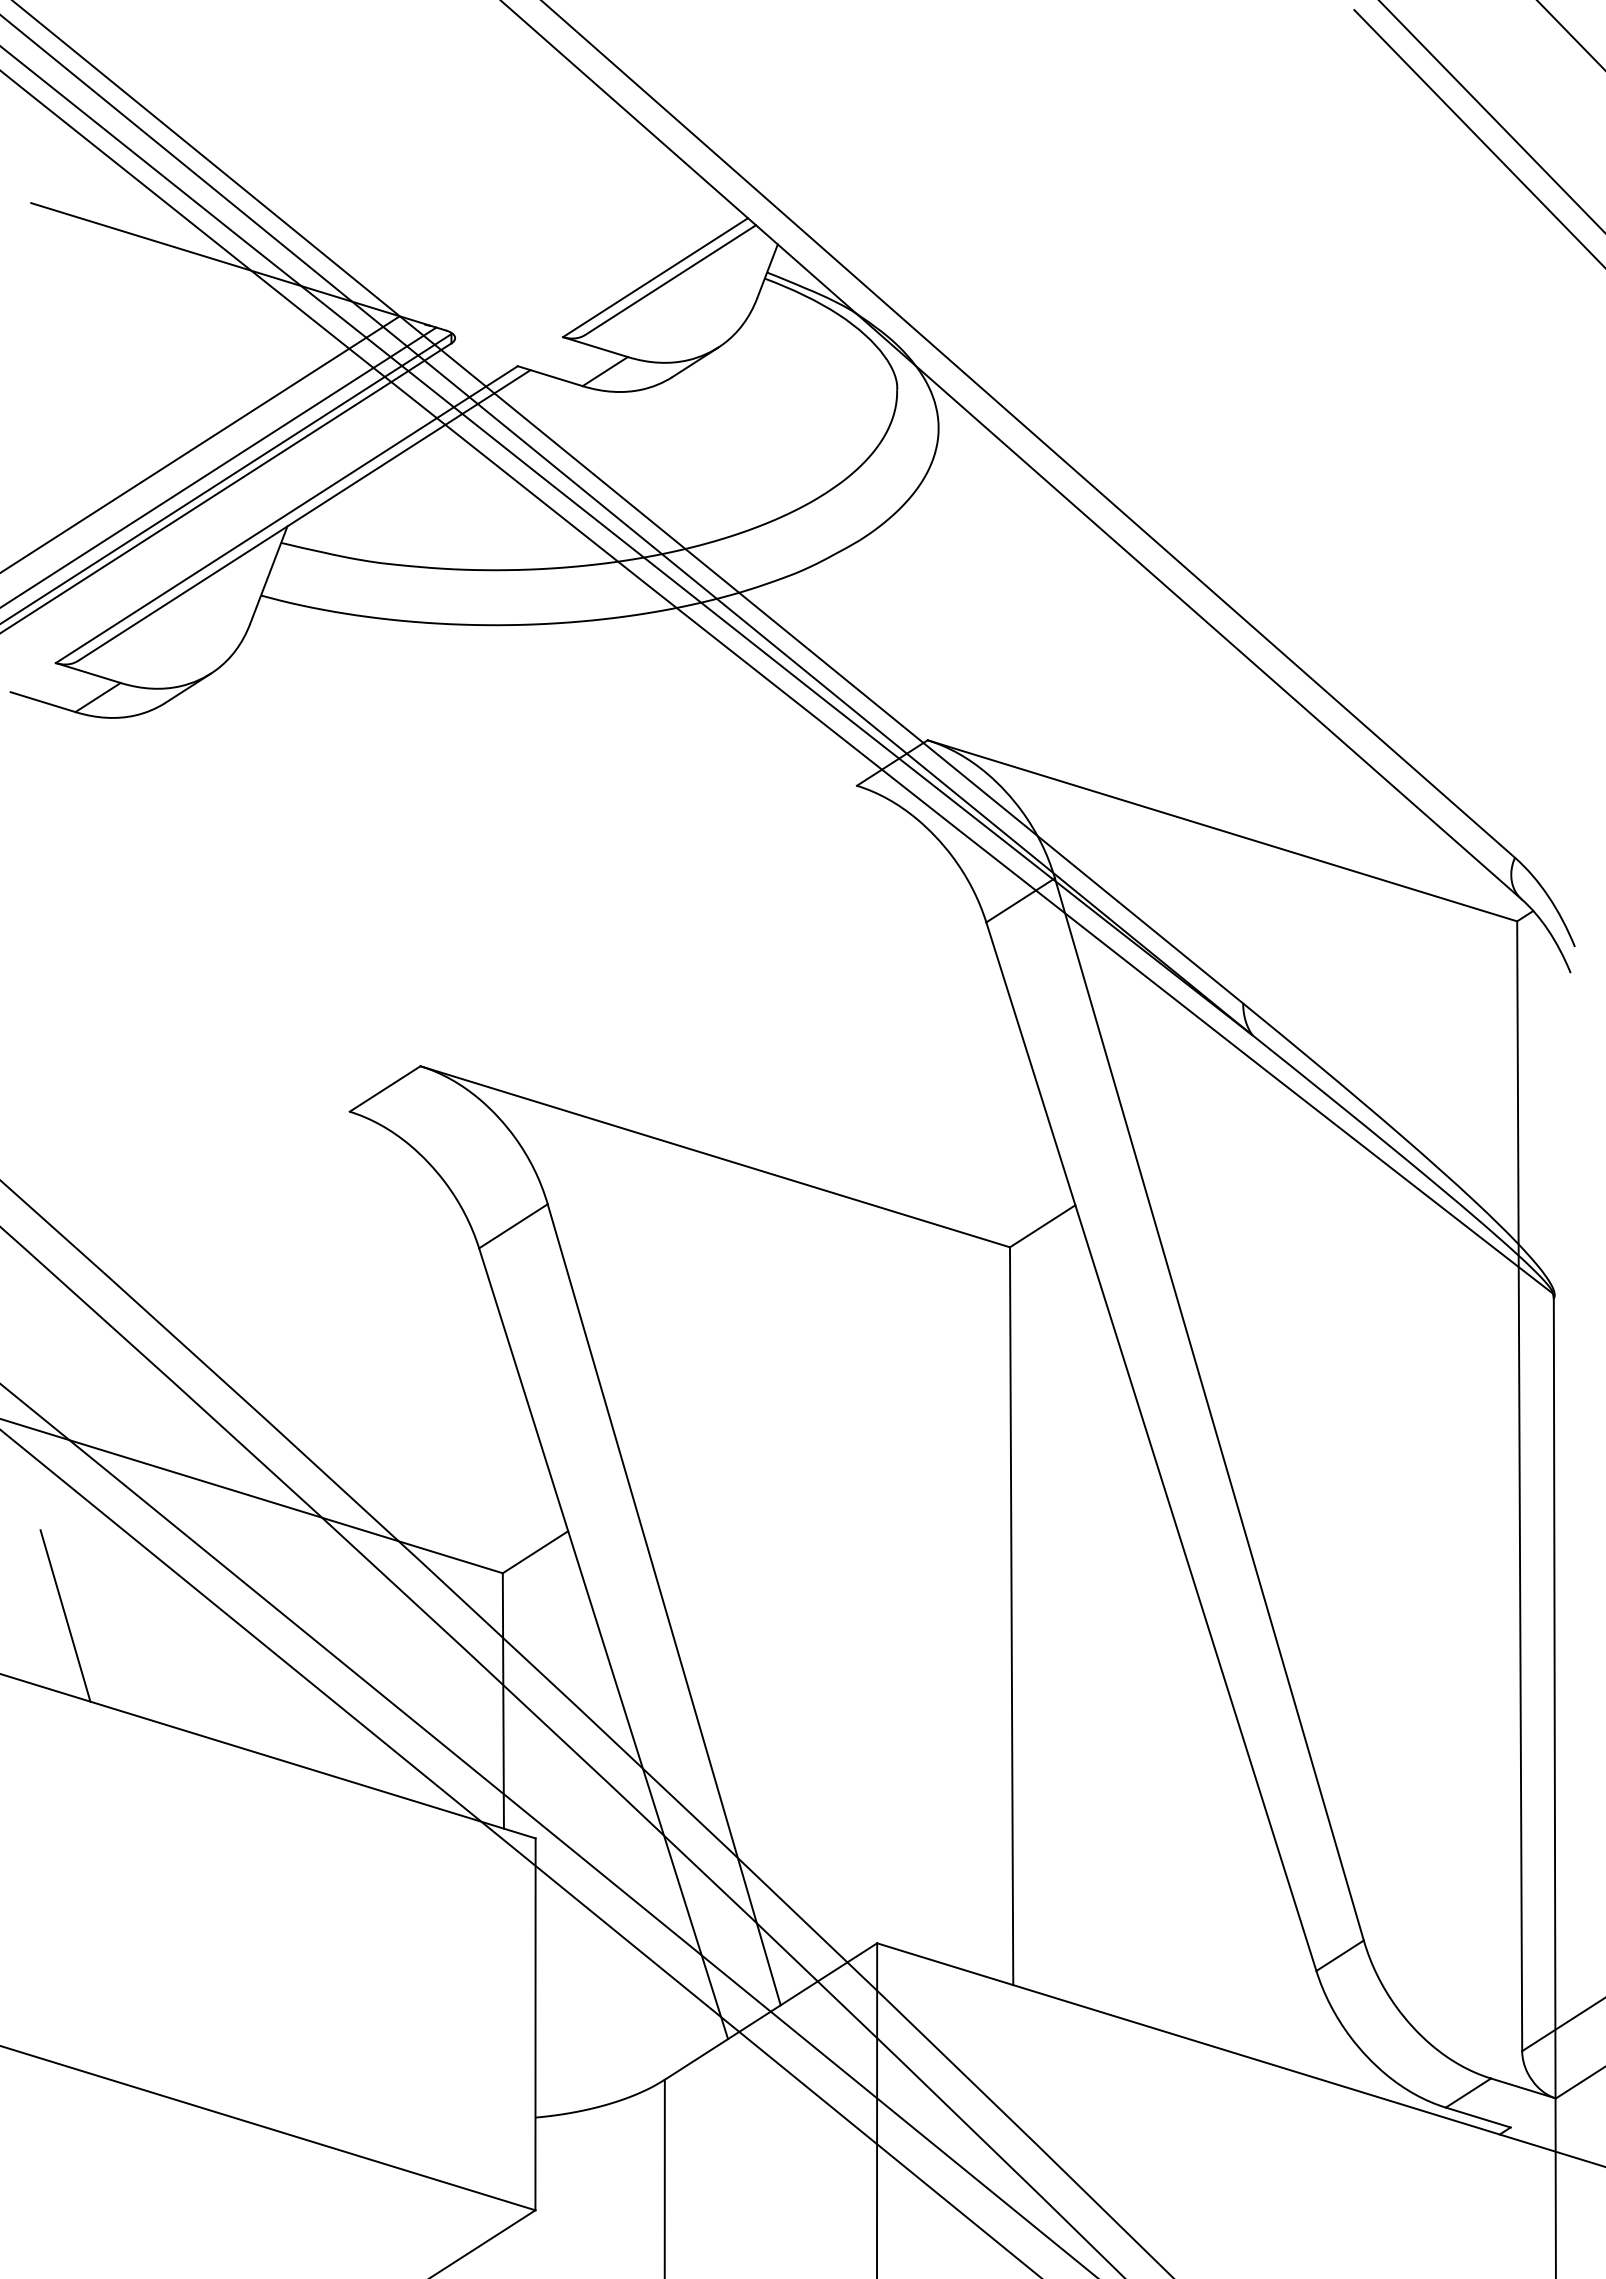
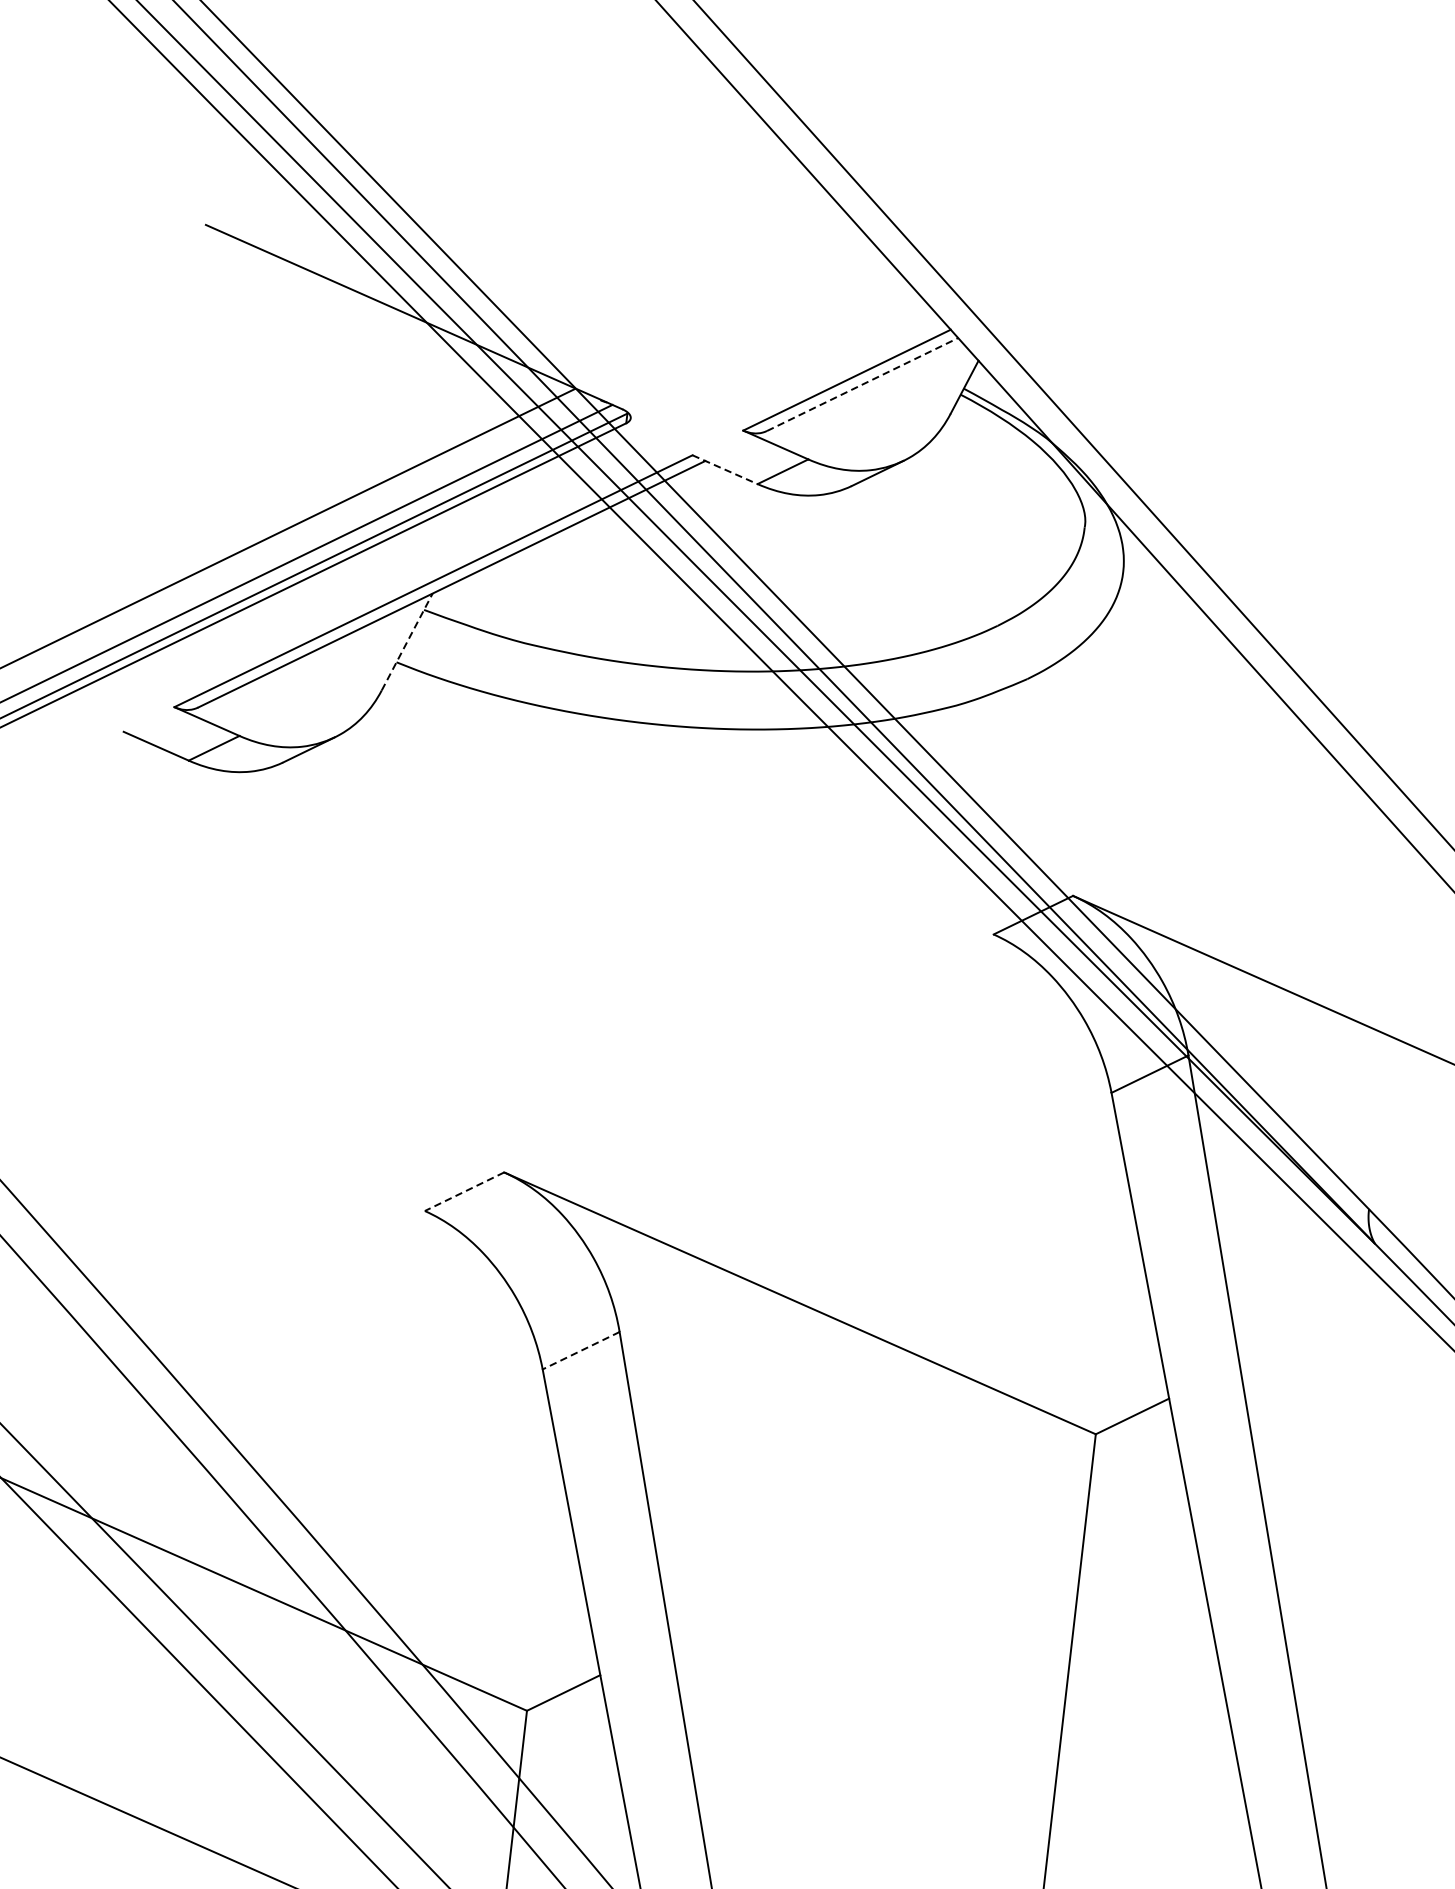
line: (671, 279) -> (863, 384), solid -> dashed
line: (550, 376) -> (725, 470), solid -> dashed
line: (269, 574) -> (408, 641), solid -> dashed
line: (384, 1089) -> (463, 1192), solid -> dashed
line: (513, 1226) -> (581, 1350), solid -> dashed
line: (65, 1615) -> (66, 1700), removed

